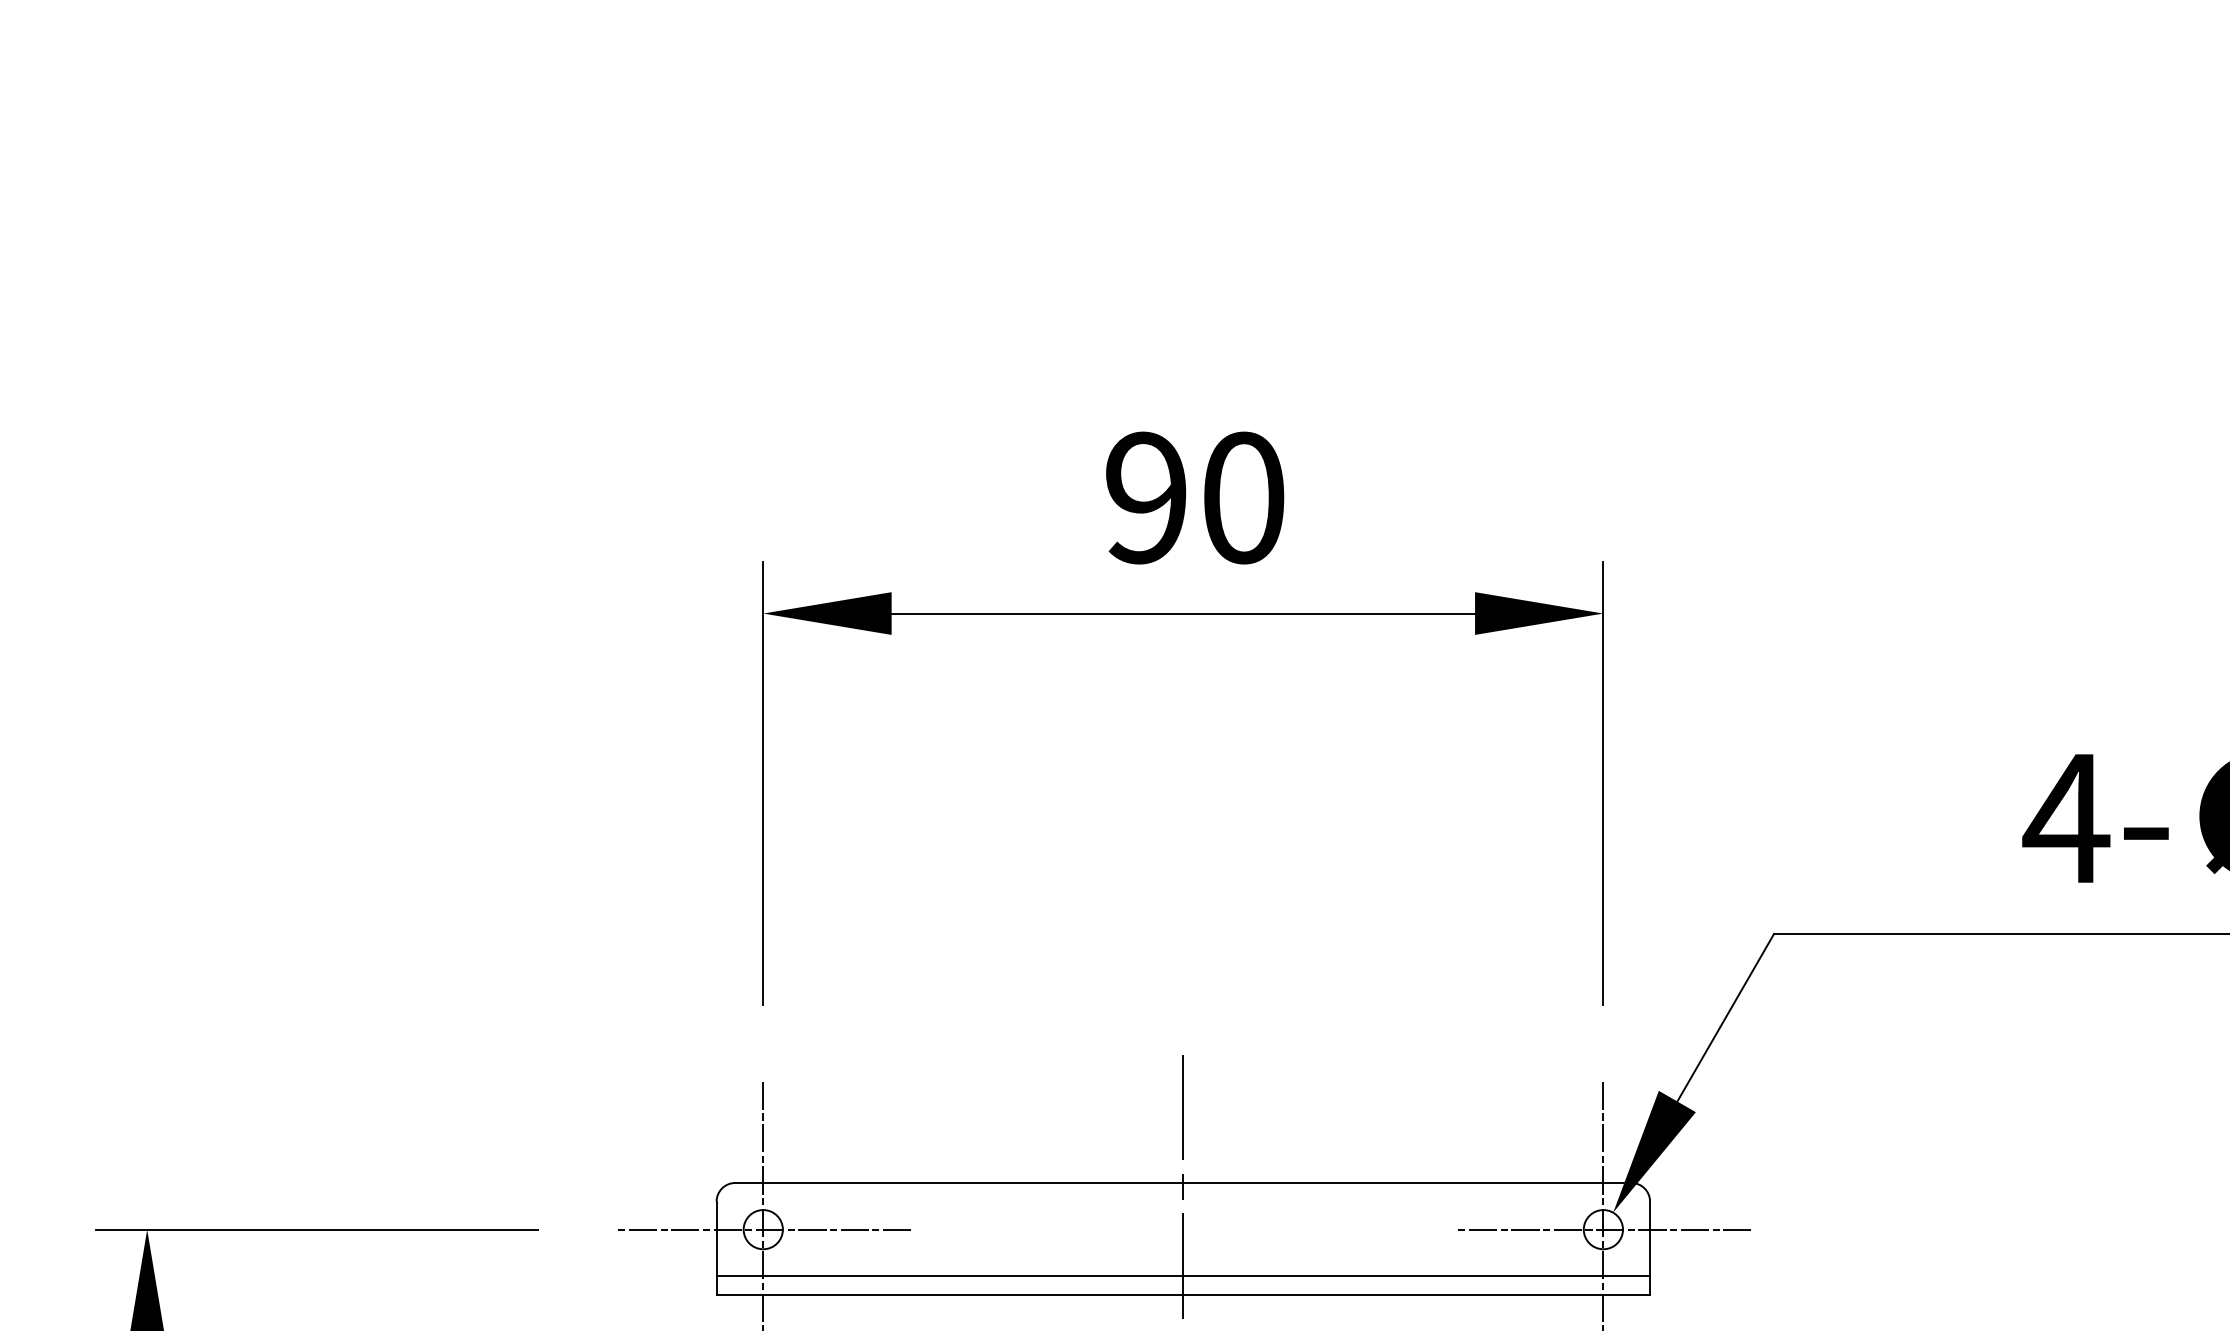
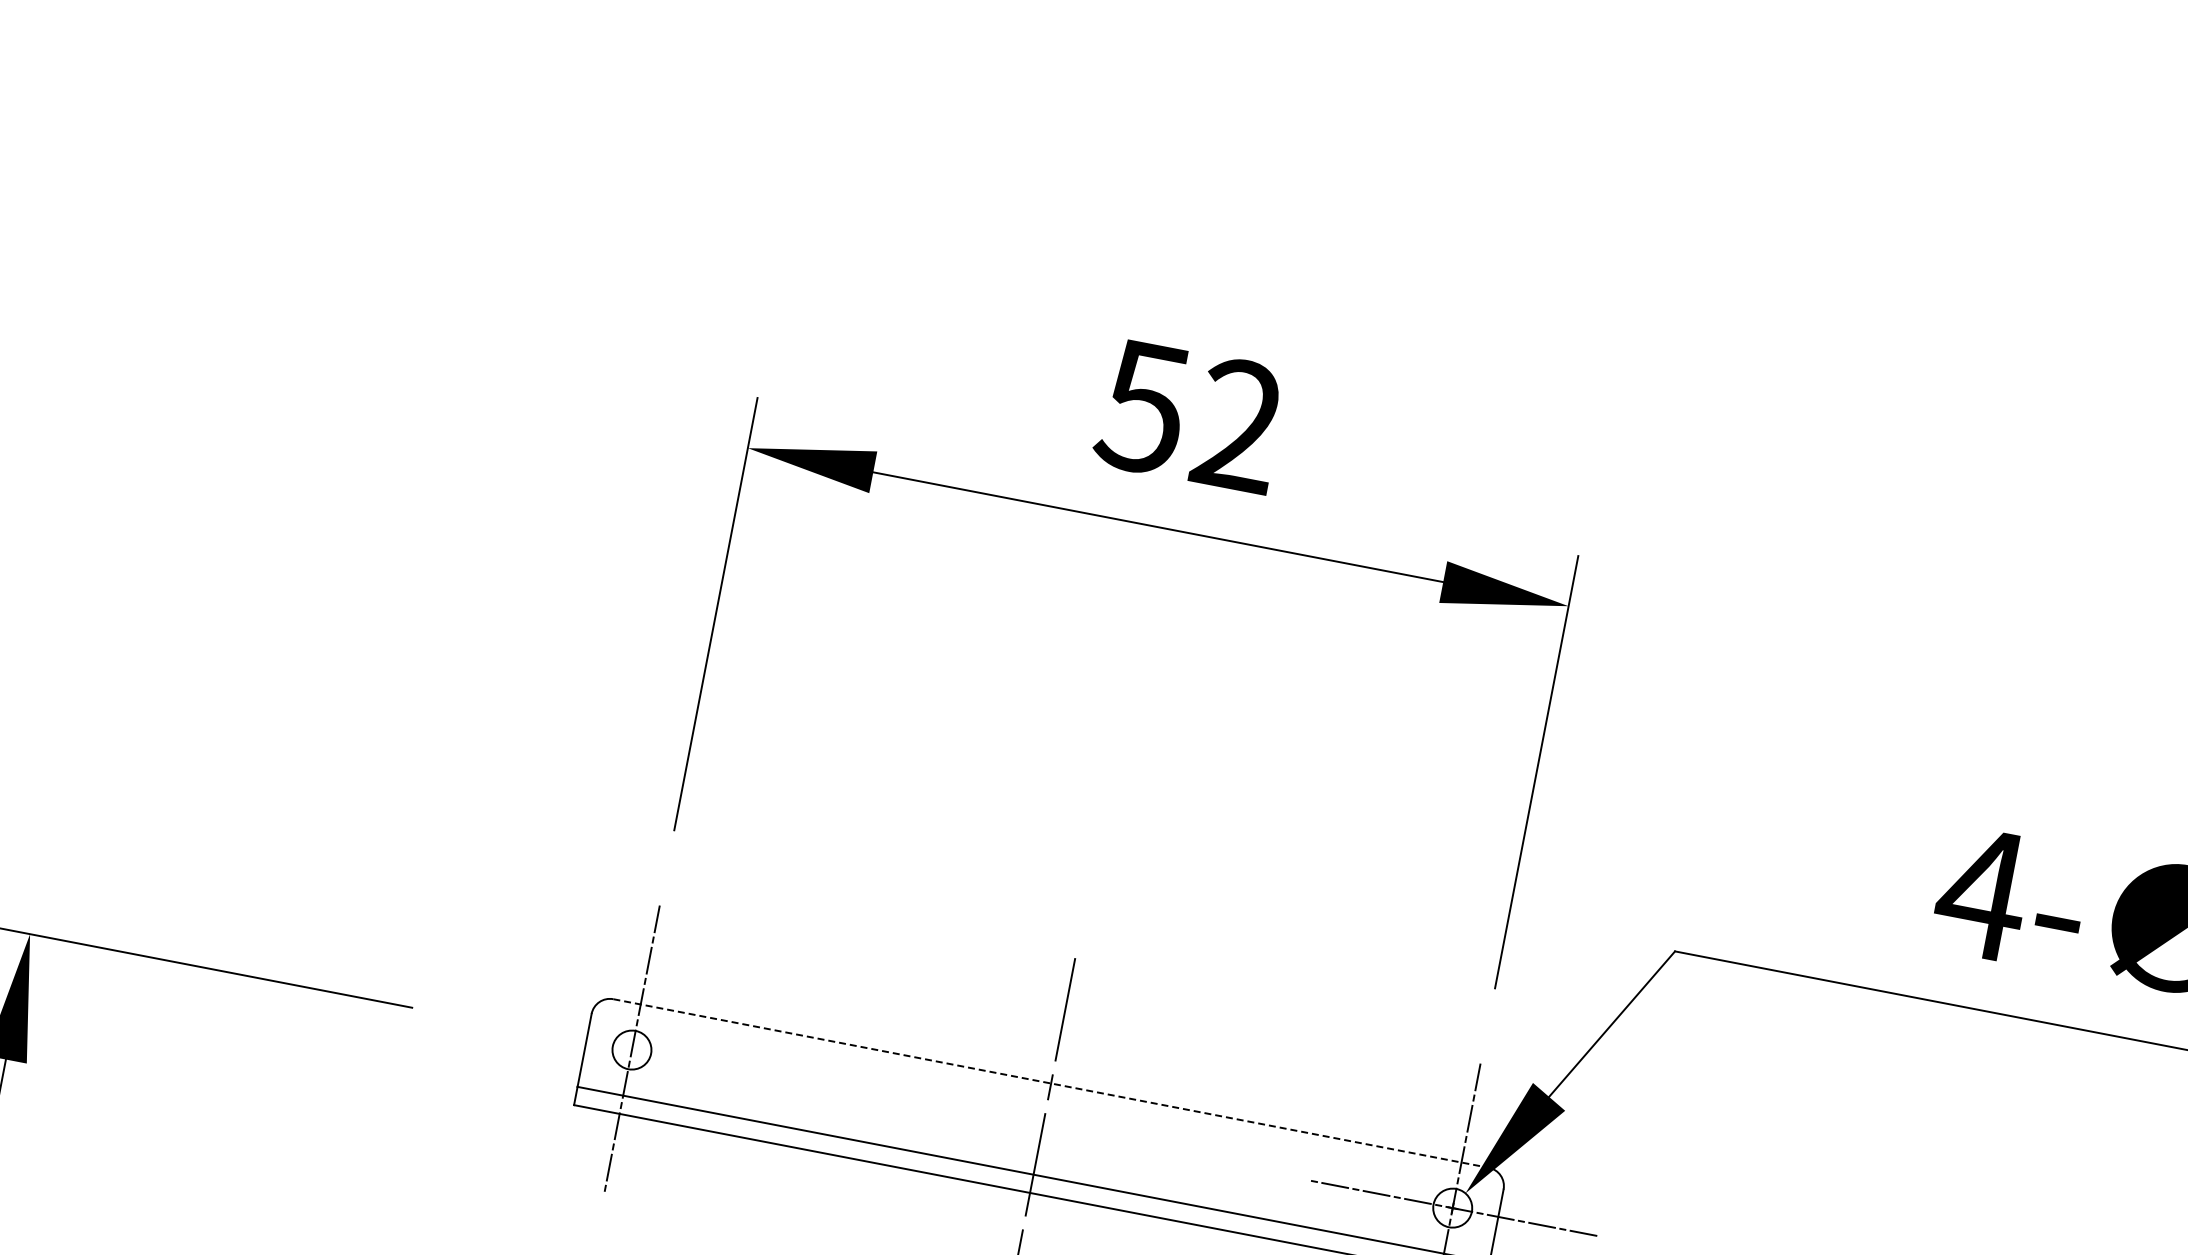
text: (1193, 497) -> (1190, 415), 90 -> 52
line: (1183, 1182) -> (1051, 1083), solid -> dashed
line: (763, 1229) -> (632, 1049), removed

